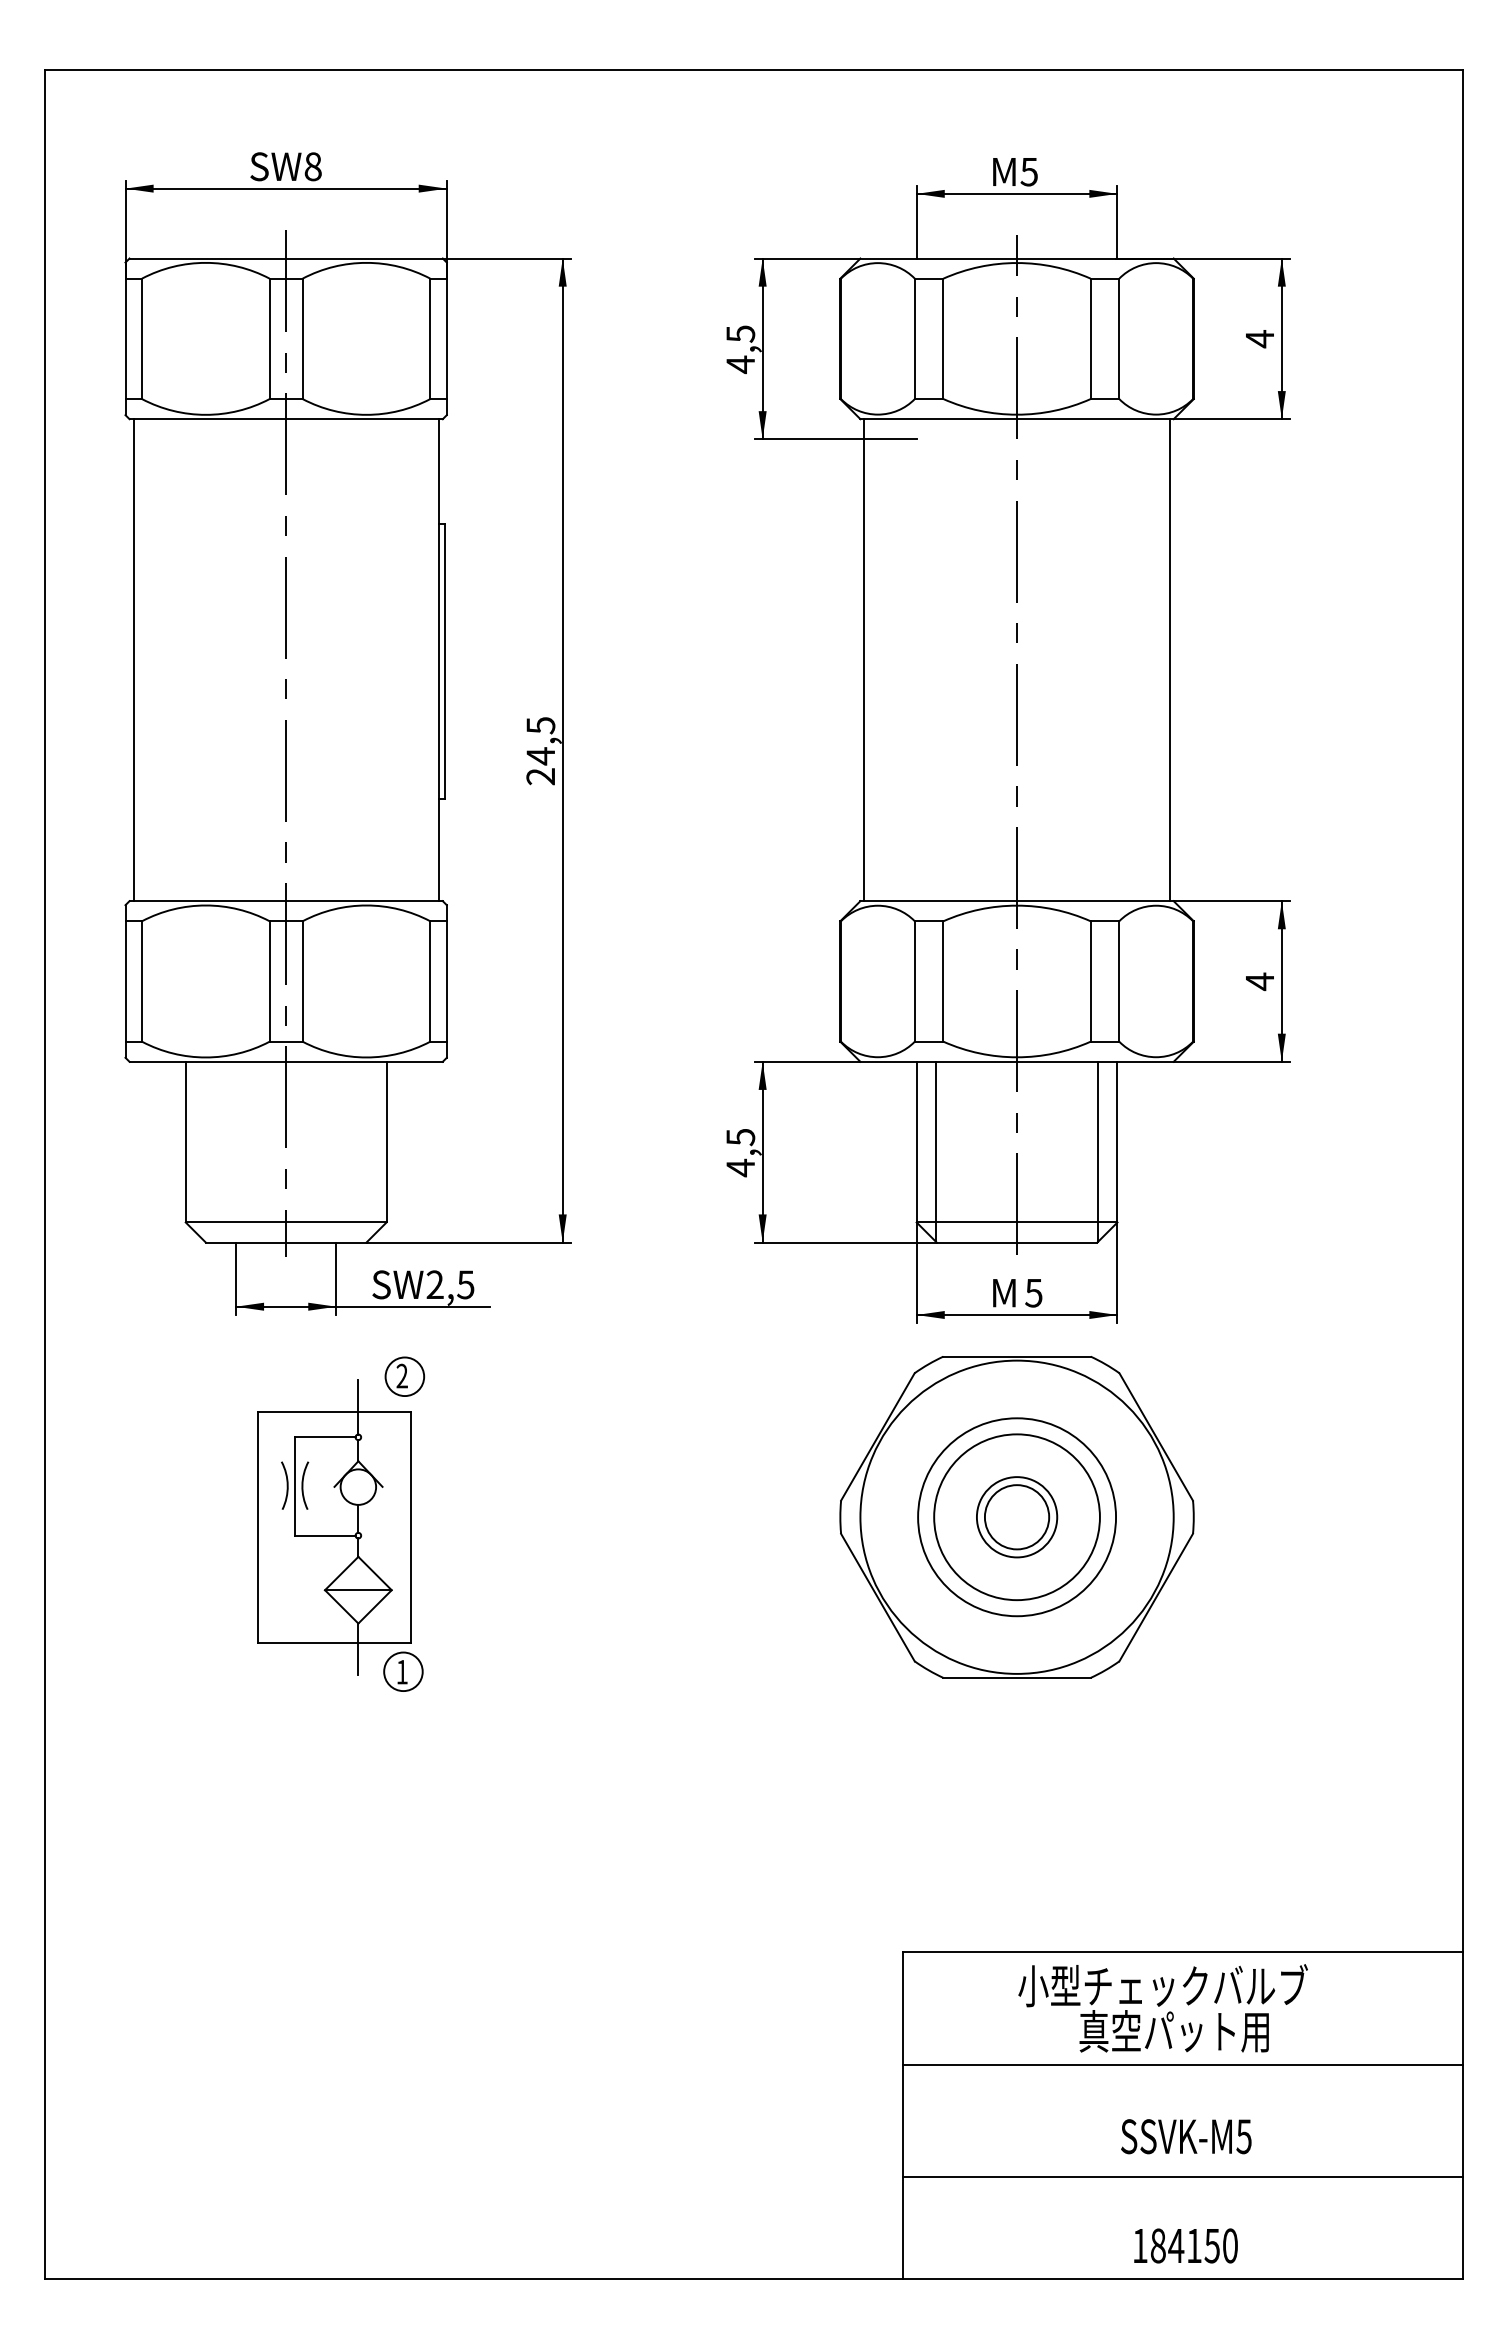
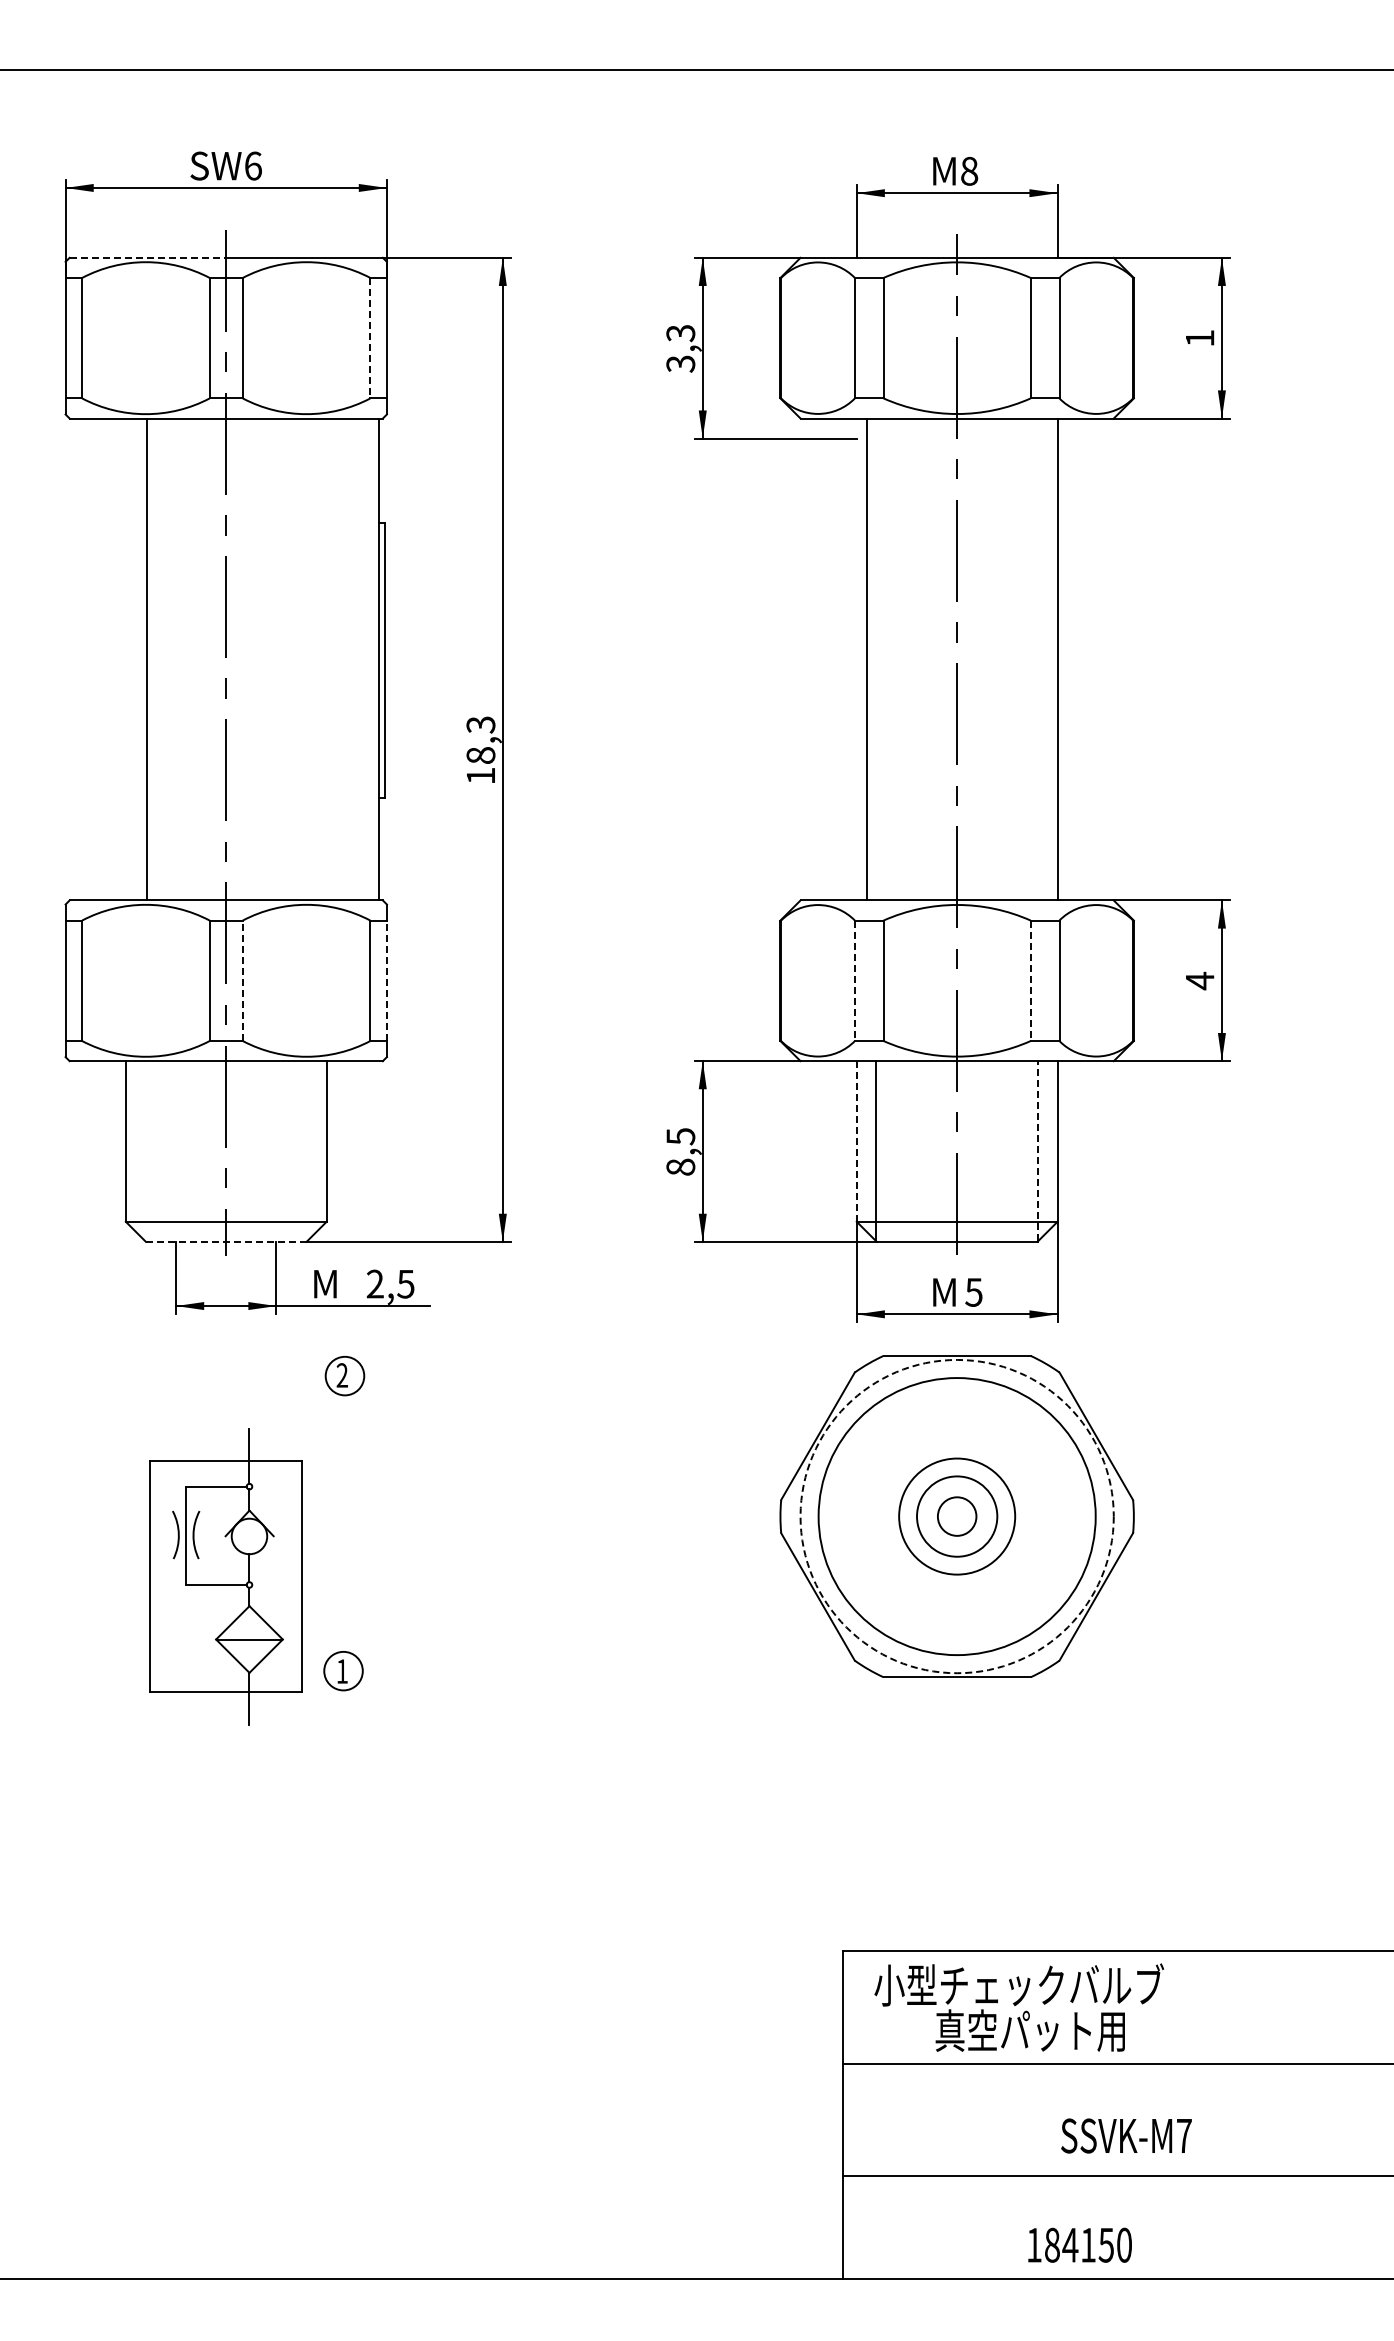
text: (312, 166) -> (252, 165), 8 -> 6
text: (1028, 171) -> (968, 170), M5 -> M8
line: (208, 258) -> (148, 257), solid -> dashed
line: (430, 339) -> (370, 338), solid -> dashed
text: (1259, 339) -> (1199, 338), 4 -> 1
text: (740, 349) -> (680, 348), 4,5 -> 3,3
line: (133, 660) -> (146, 659), moved
line: (864, 660) -> (866, 659), moved
line: (1169, 660) -> (1057, 659), moved
text: (540, 751) -> (480, 750), 24,5 -> 18,3
line: (302, 980) -> (242, 979), solid -> dashed
line: (446, 980) -> (386, 979), solid -> dashed
line: (914, 981) -> (854, 980), solid -> dashed
line: (1090, 981) -> (1030, 980), solid -> dashed
line: (916, 1142) -> (856, 1141), solid -> dashed
line: (1097, 1151) -> (1037, 1150), solid -> dashed
text: (740, 1167) -> (680, 1166), 4,5 -> 8,5
line: (285, 1242) -> (225, 1241), solid -> dashed
text: (397, 1284) -> (337, 1283), SW -> M
circle: (1016, 1516) -> (956, 1515), solid -> dashed
circle: (1016, 1517) -> (956, 1516), size x0.6
circle: (1016, 1517) -> (956, 1516), size x0.7
circle: (1017, 1517) -> (957, 1516), size x1.4
part: (334, 1527) -> (225, 1576), moved
text: (1162, 2008) -> (1018, 2007), moved
text: (1243, 2136) -> (1183, 2135), SSVK-M5 -> SSVK-M7
text: (1185, 2245) -> (1079, 2244), moved

